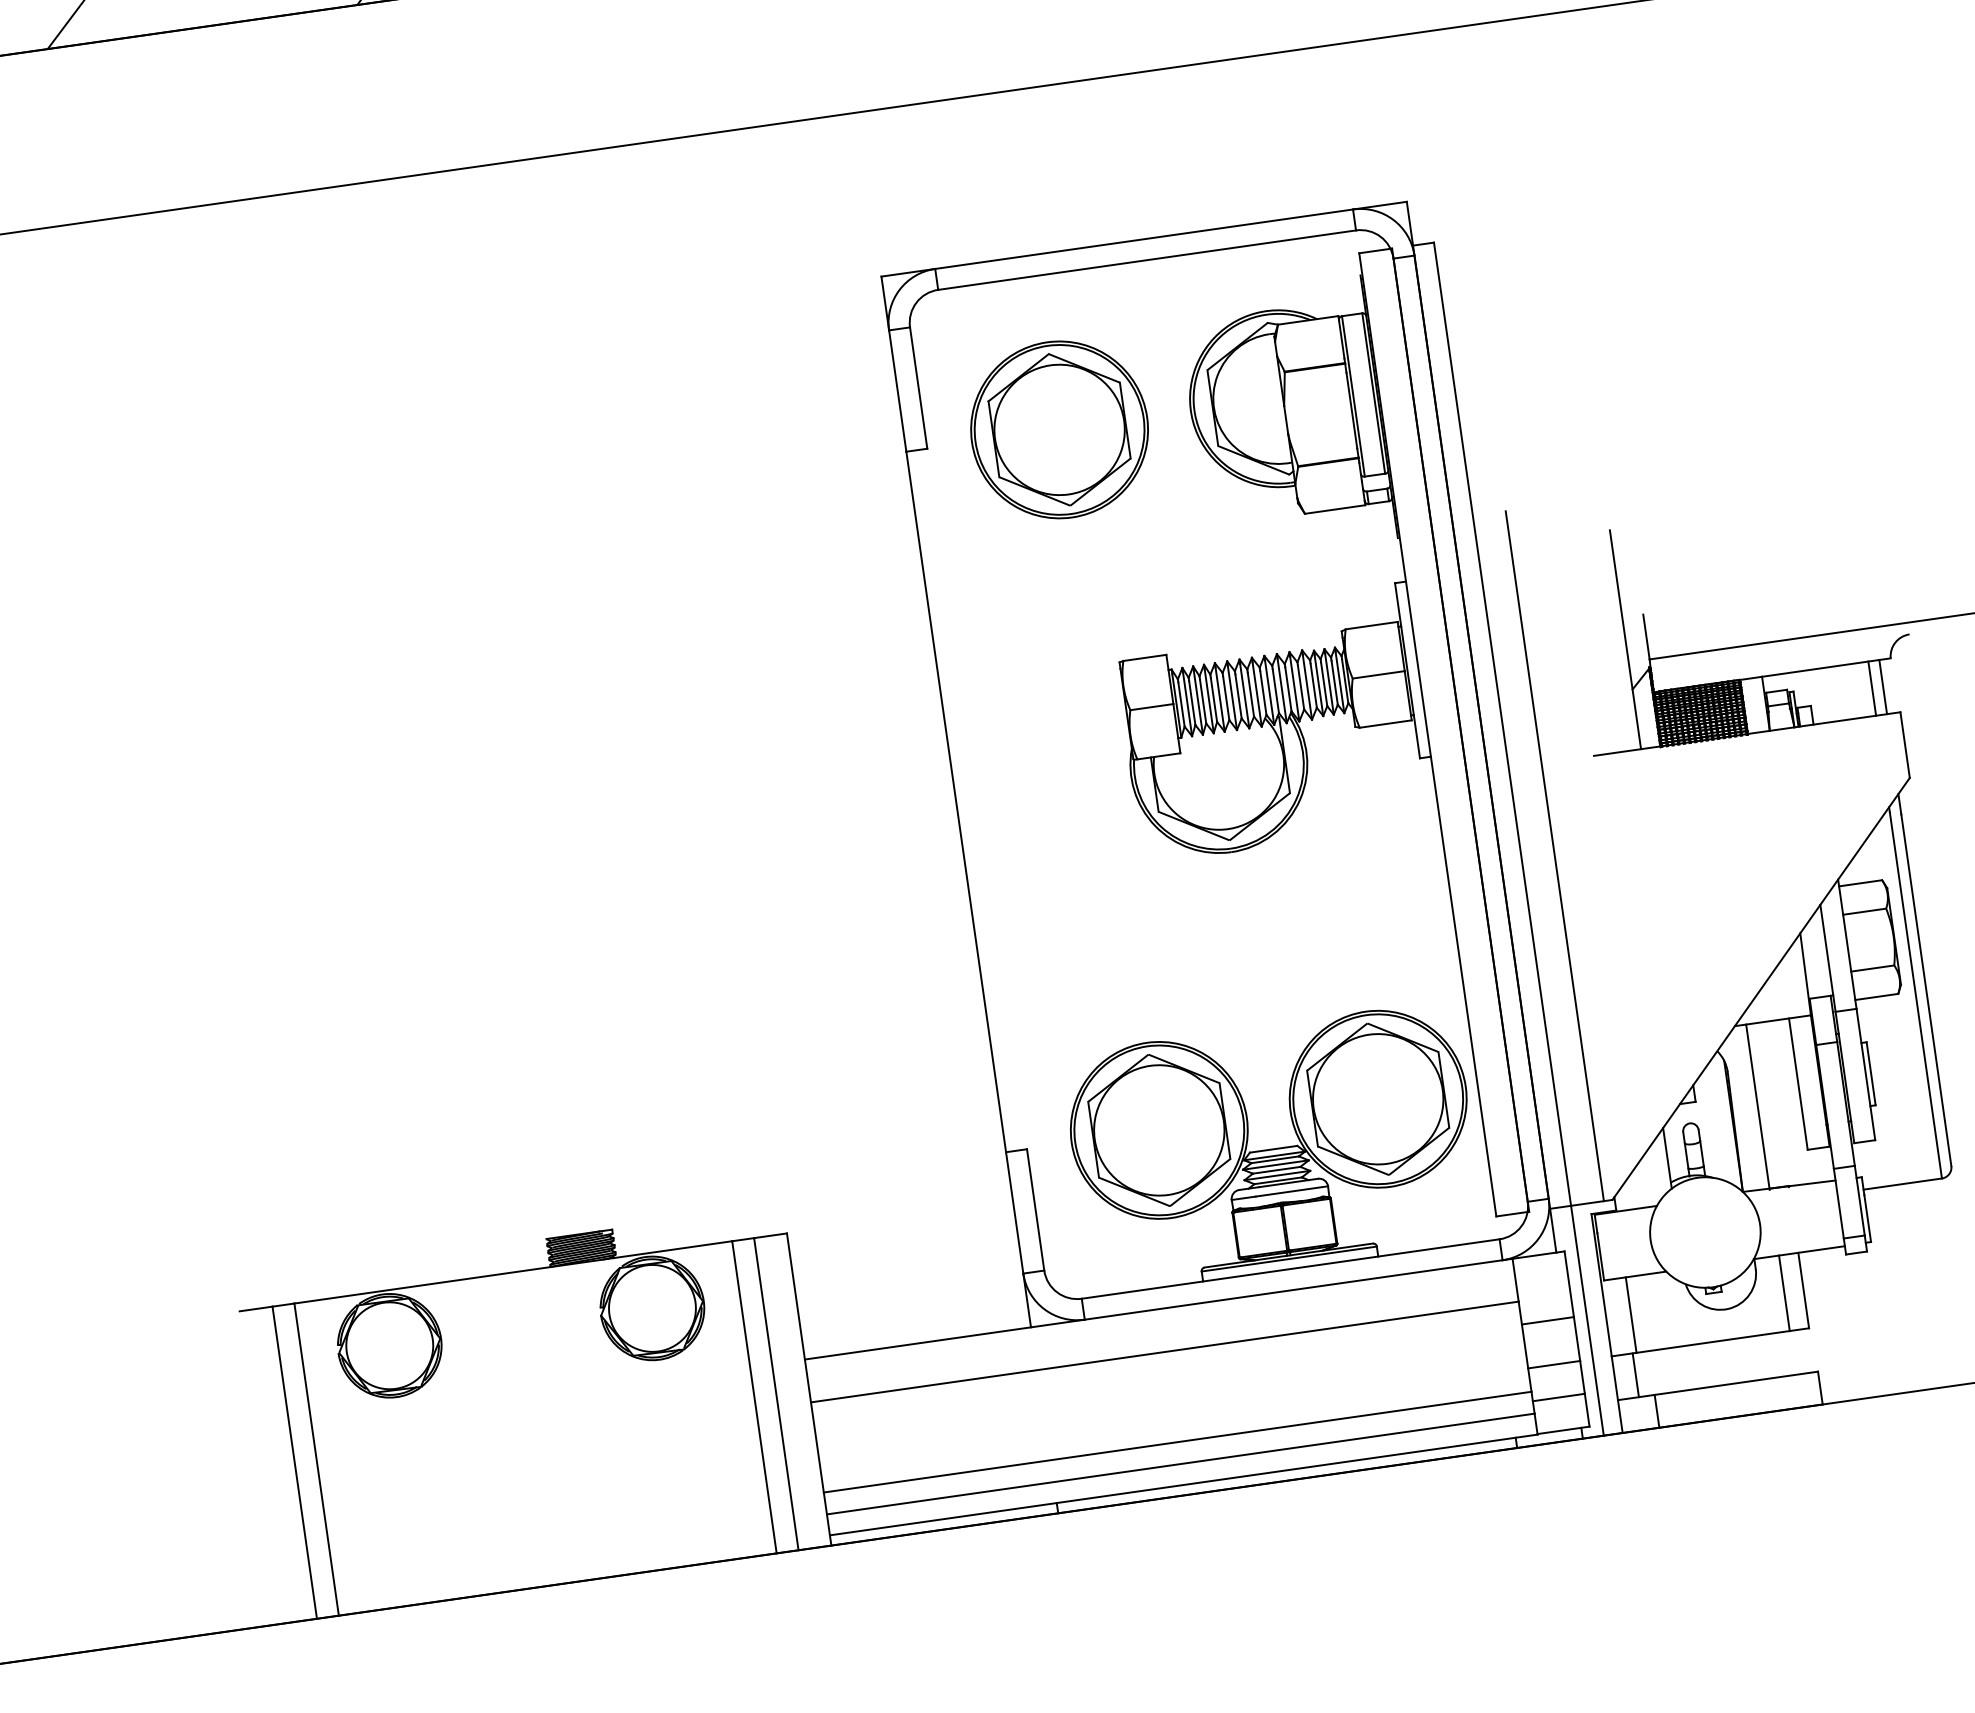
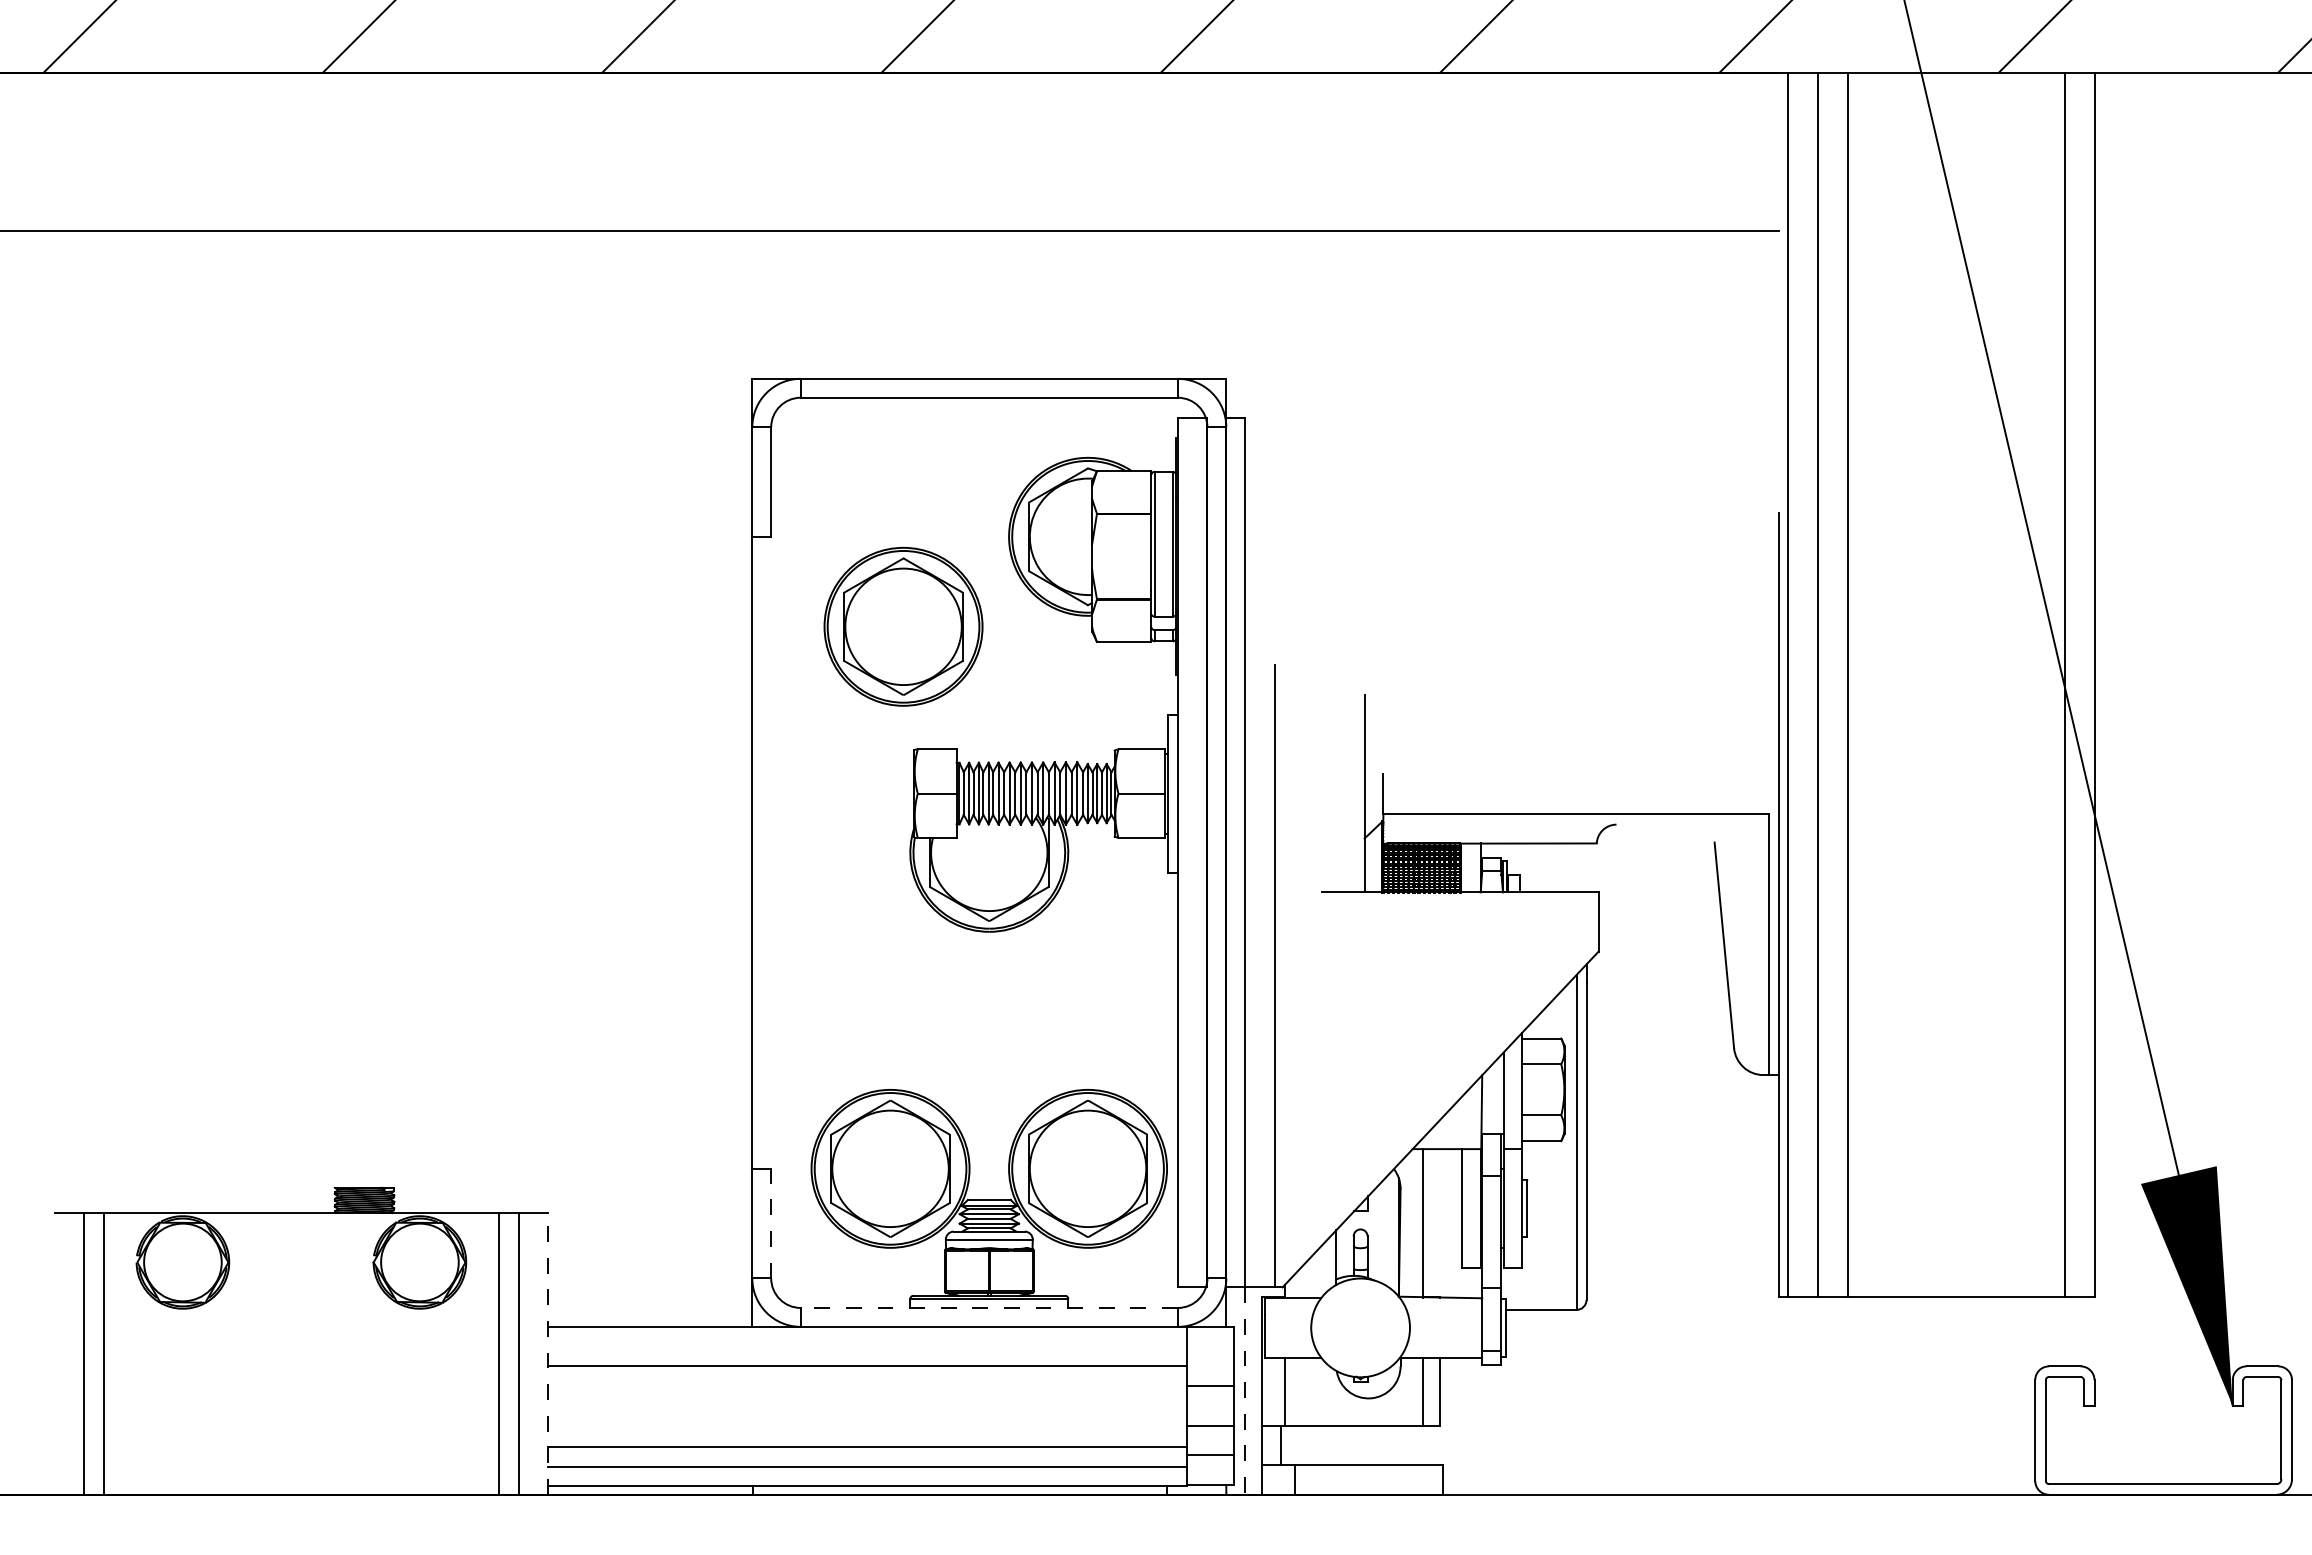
part: (1059, 429) -> (903, 626), moved
line: (1883, 686) -> (1586, 867), removed
line: (1872, 688) -> (1576, 867), removed
line: (1035, 1209) -> (771, 1223), solid -> dashed
line: (1289, 1268) -> (988, 1307), solid -> dashed
line: (1587, 1321) -> (1245, 1391), solid -> dashed
line: (809, 1389) -> (548, 1353), solid -> dashed

